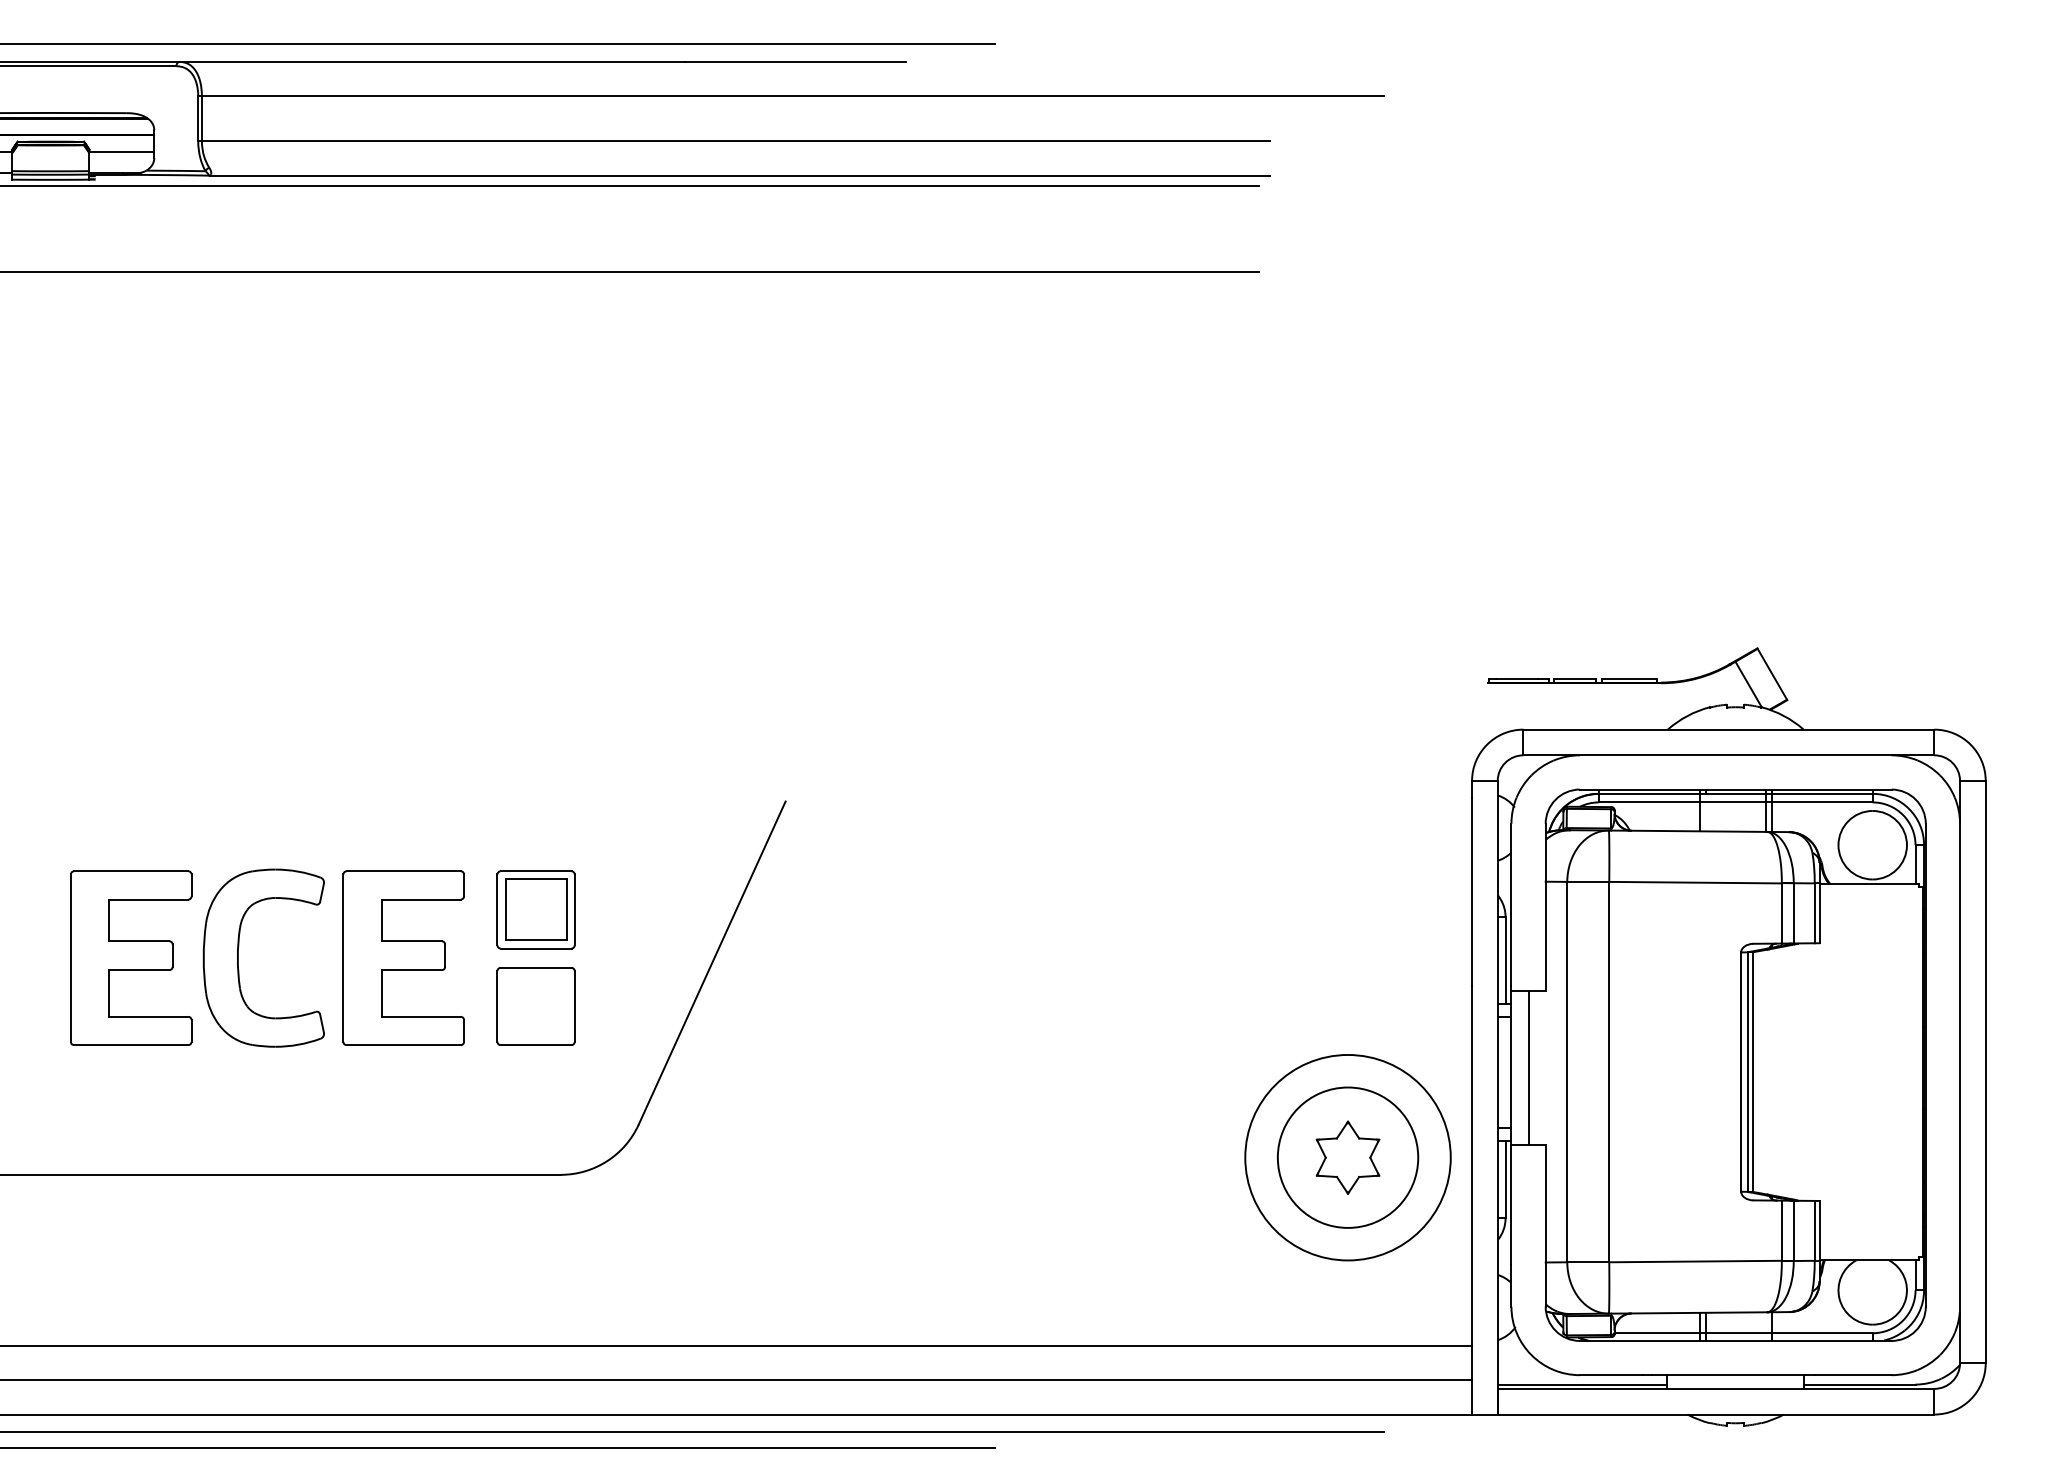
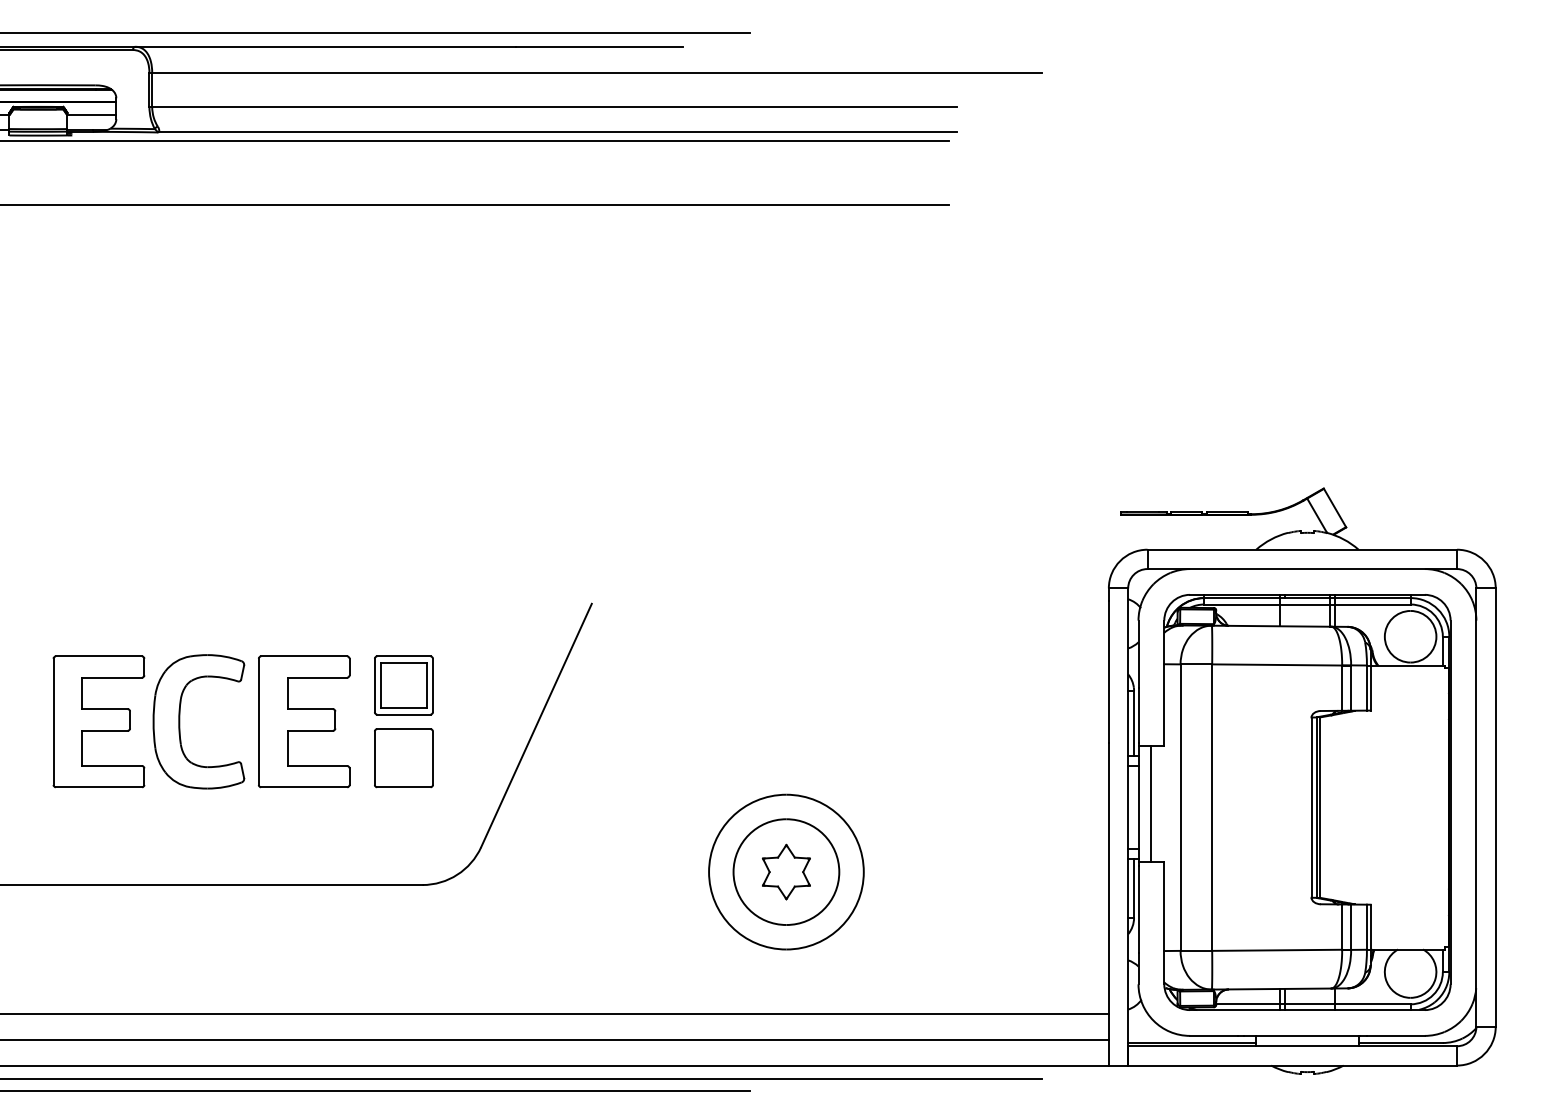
part: (1348, 1156) -> (786, 871), moved

